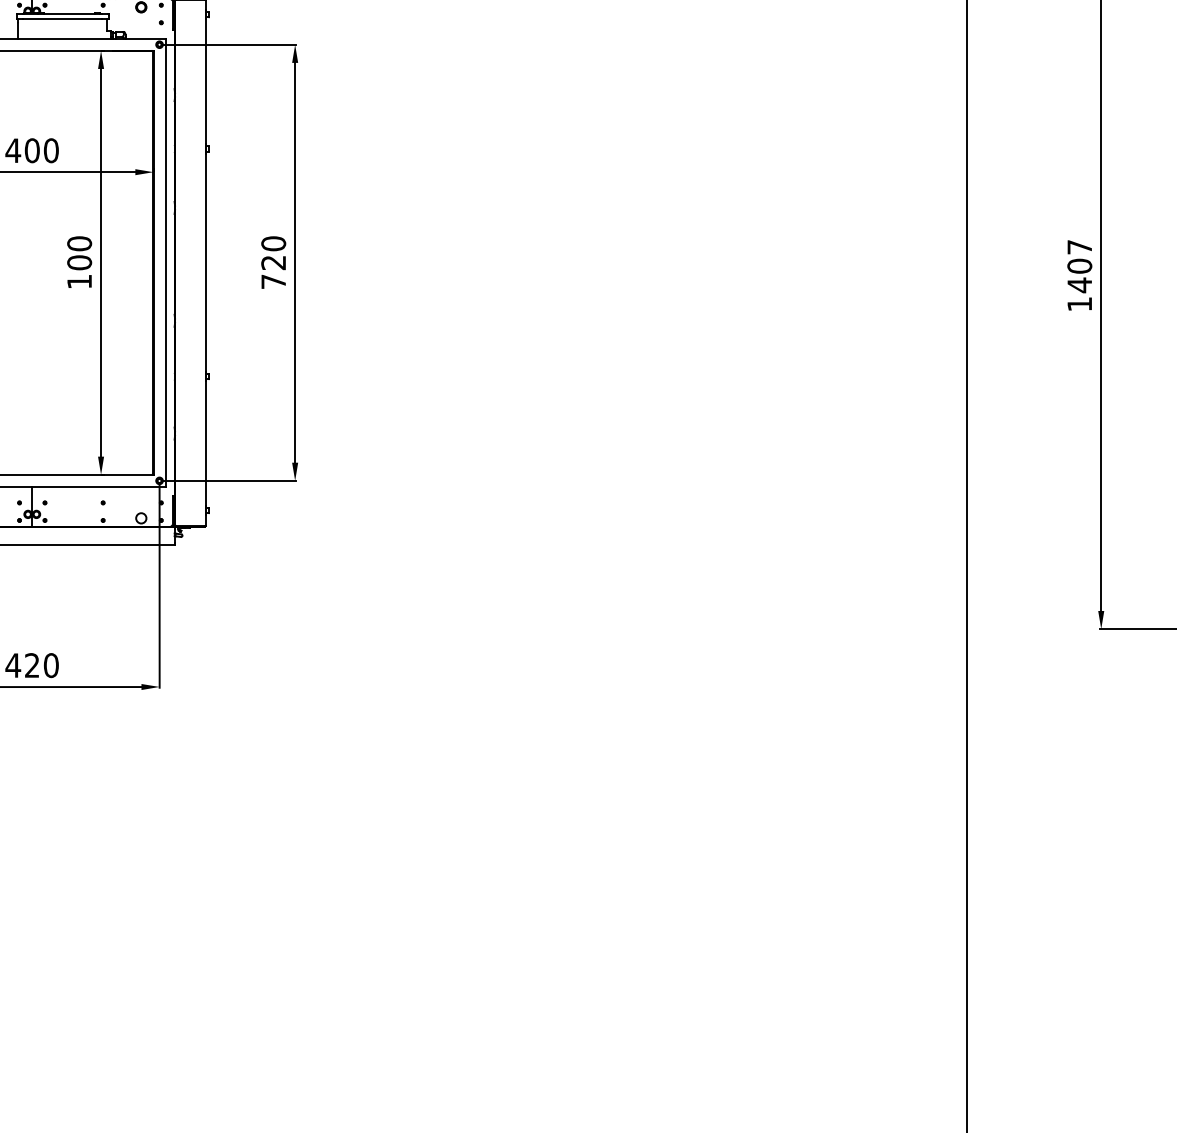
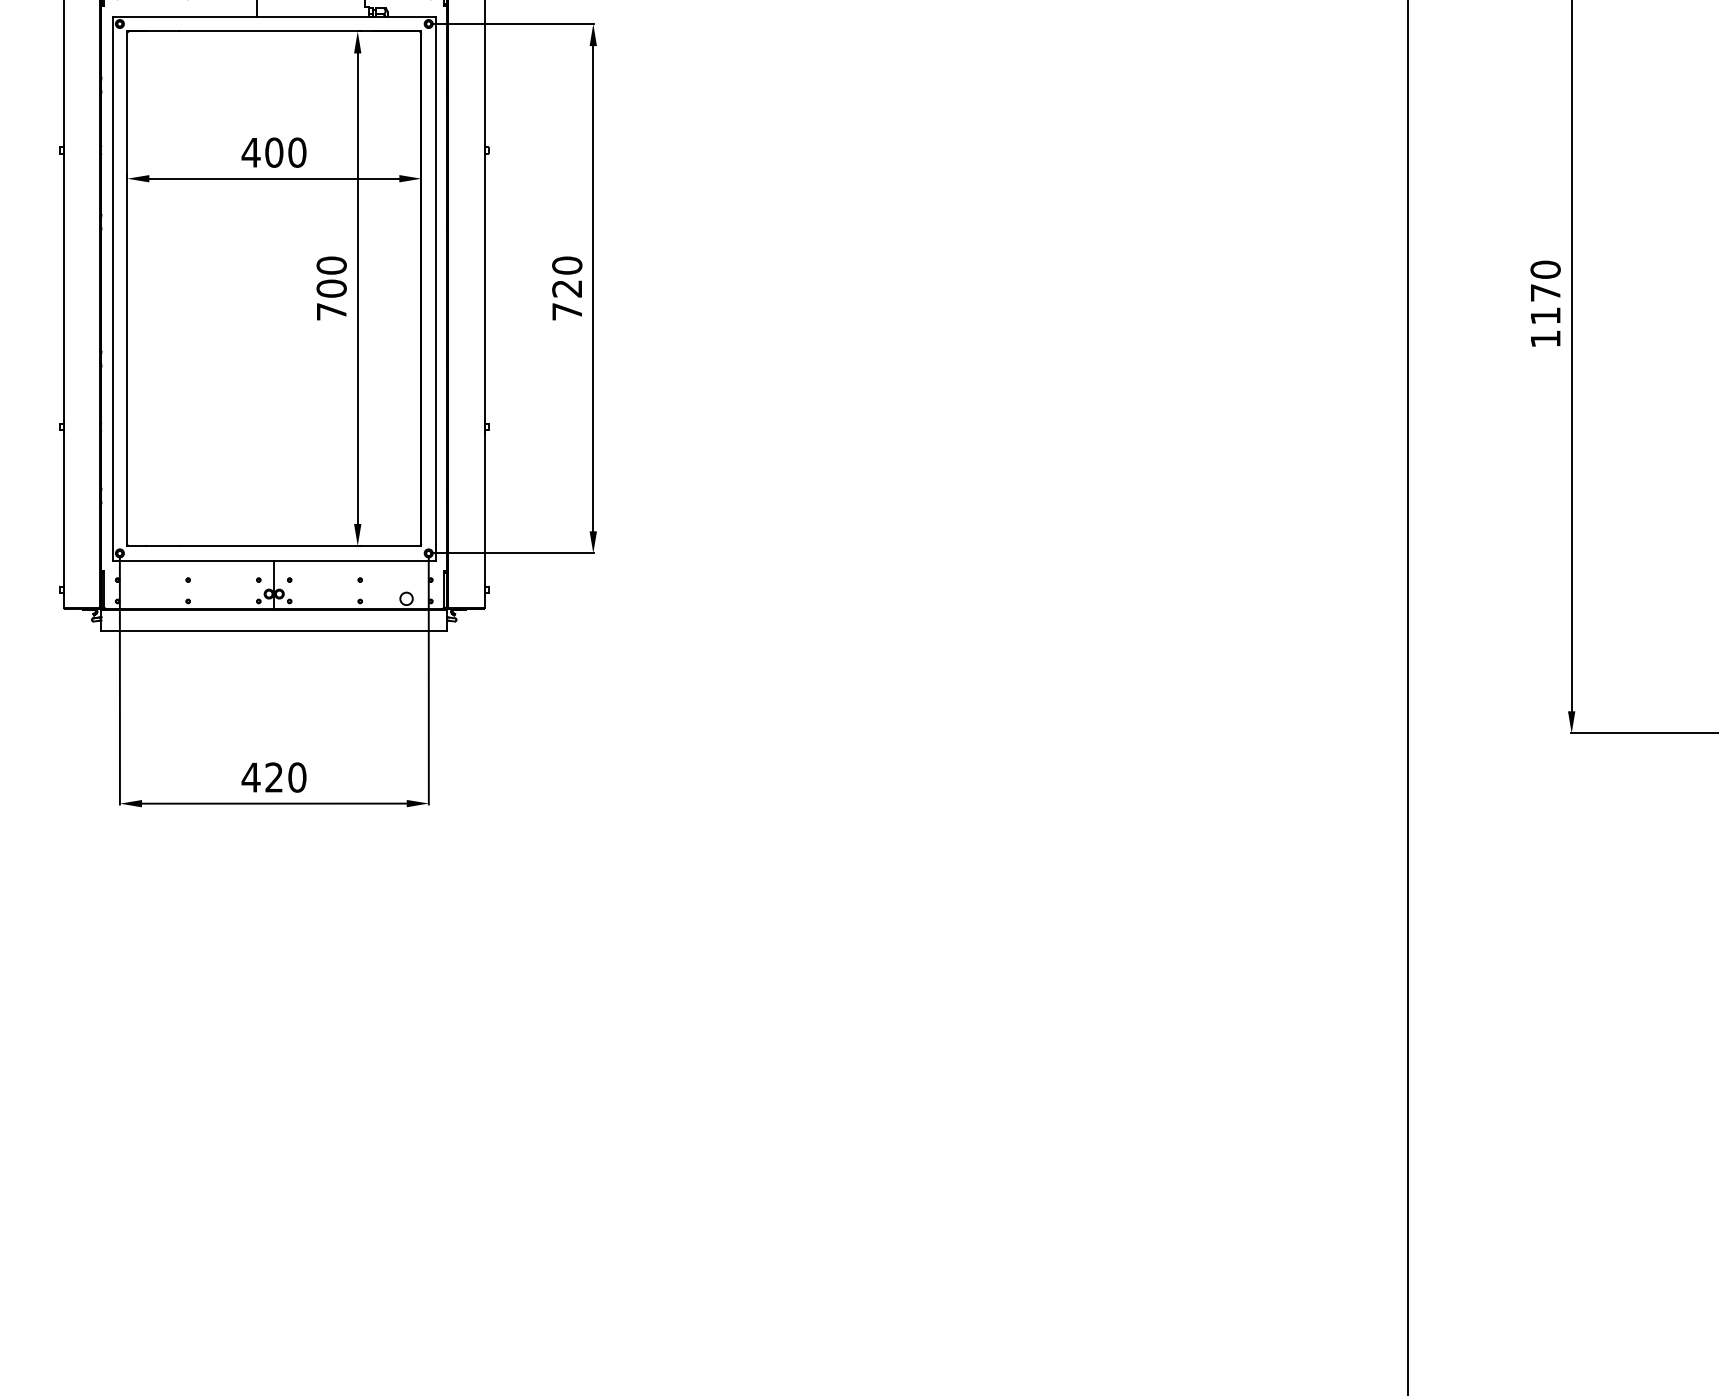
text: (1079, 265) -> (1545, 292), 1407 -> 1170
text: (79, 281) -> (331, 311), 100 -> 700

